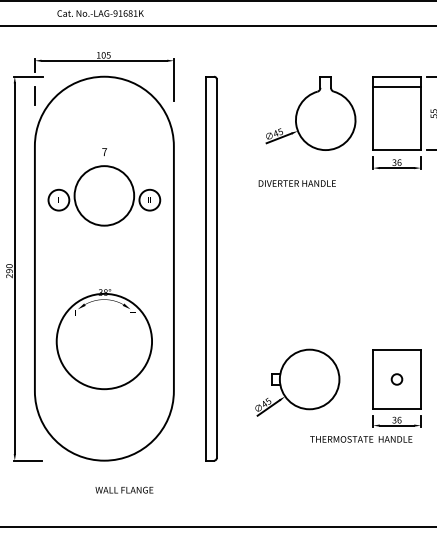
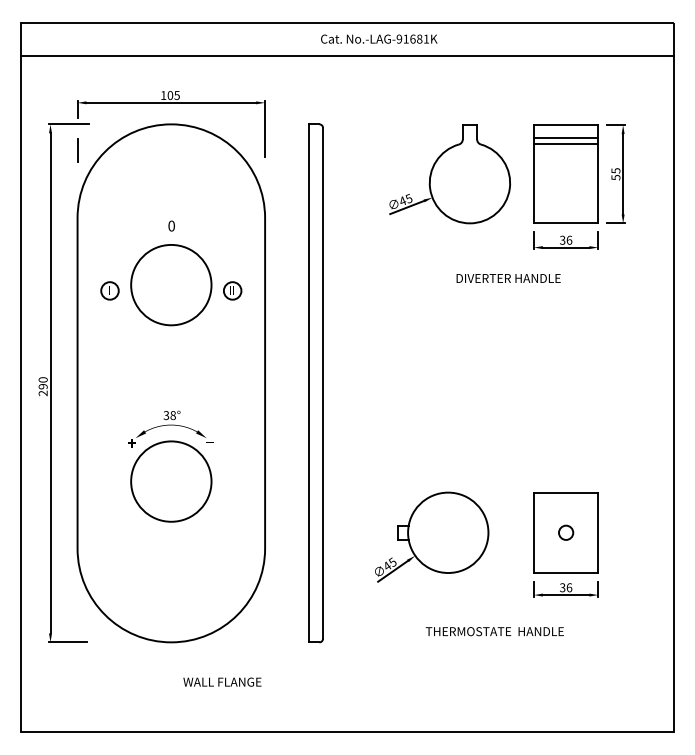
text: (100, 13) -> (379, 38), moved
line: (396, 90) -> (565, 143), added
text: (104, 151) -> (171, 225), 7 -> 0
text: (297, 183) -> (508, 278), moved
circle: (58, 199) -> (109, 290), size x0.62
circle: (149, 199) -> (232, 290), size x0.62
circle: (104, 341) -> (171, 481), size x0.62
text: (360, 439) -> (494, 631), moved
text: (124, 489) -> (222, 681), moved

